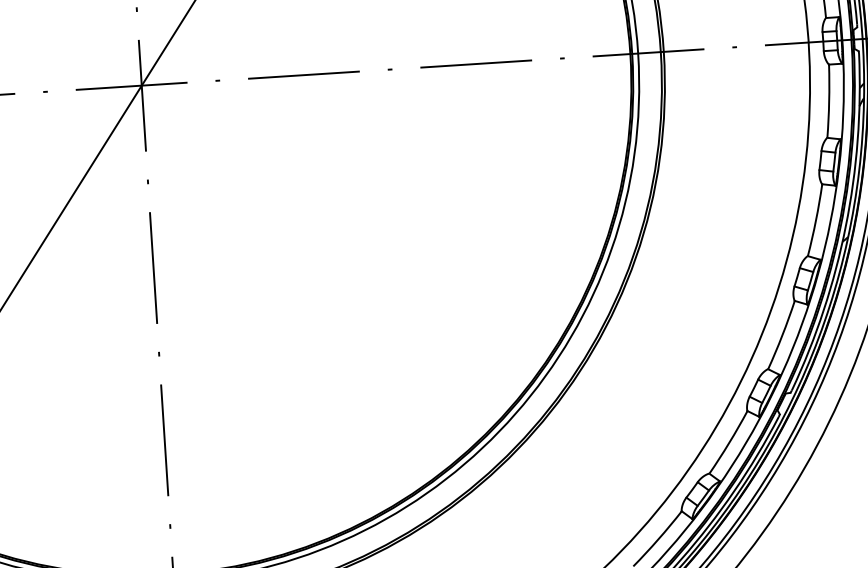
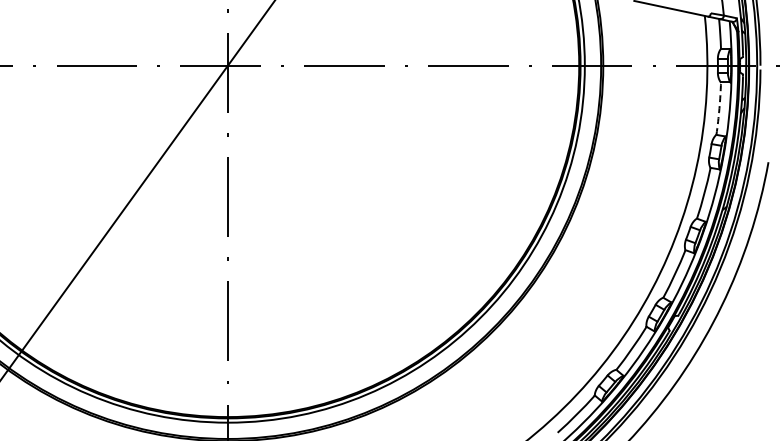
arc: (829, 100) -> (719, 108), solid -> dashed

